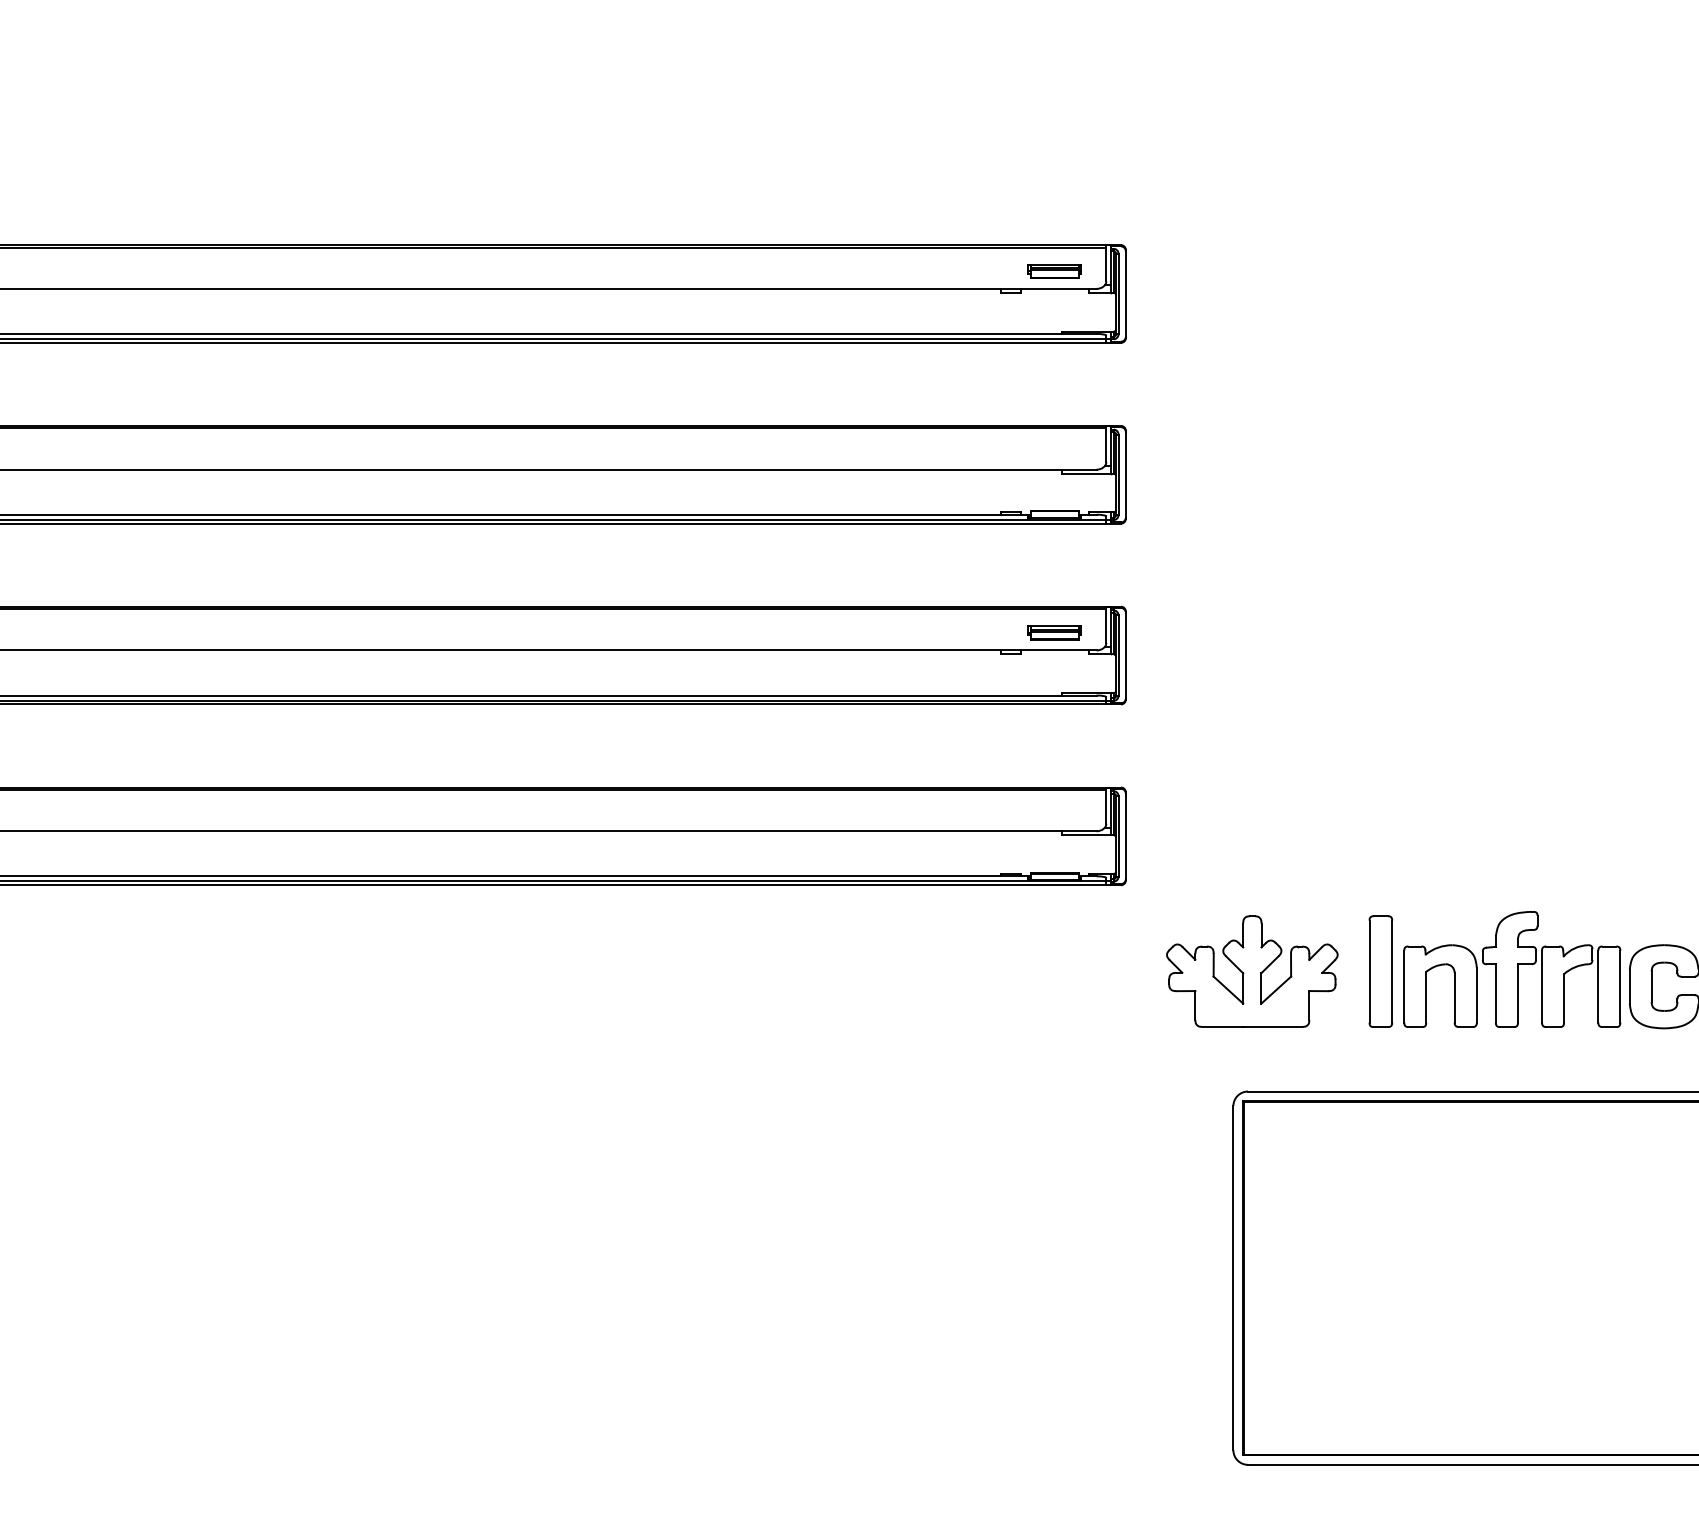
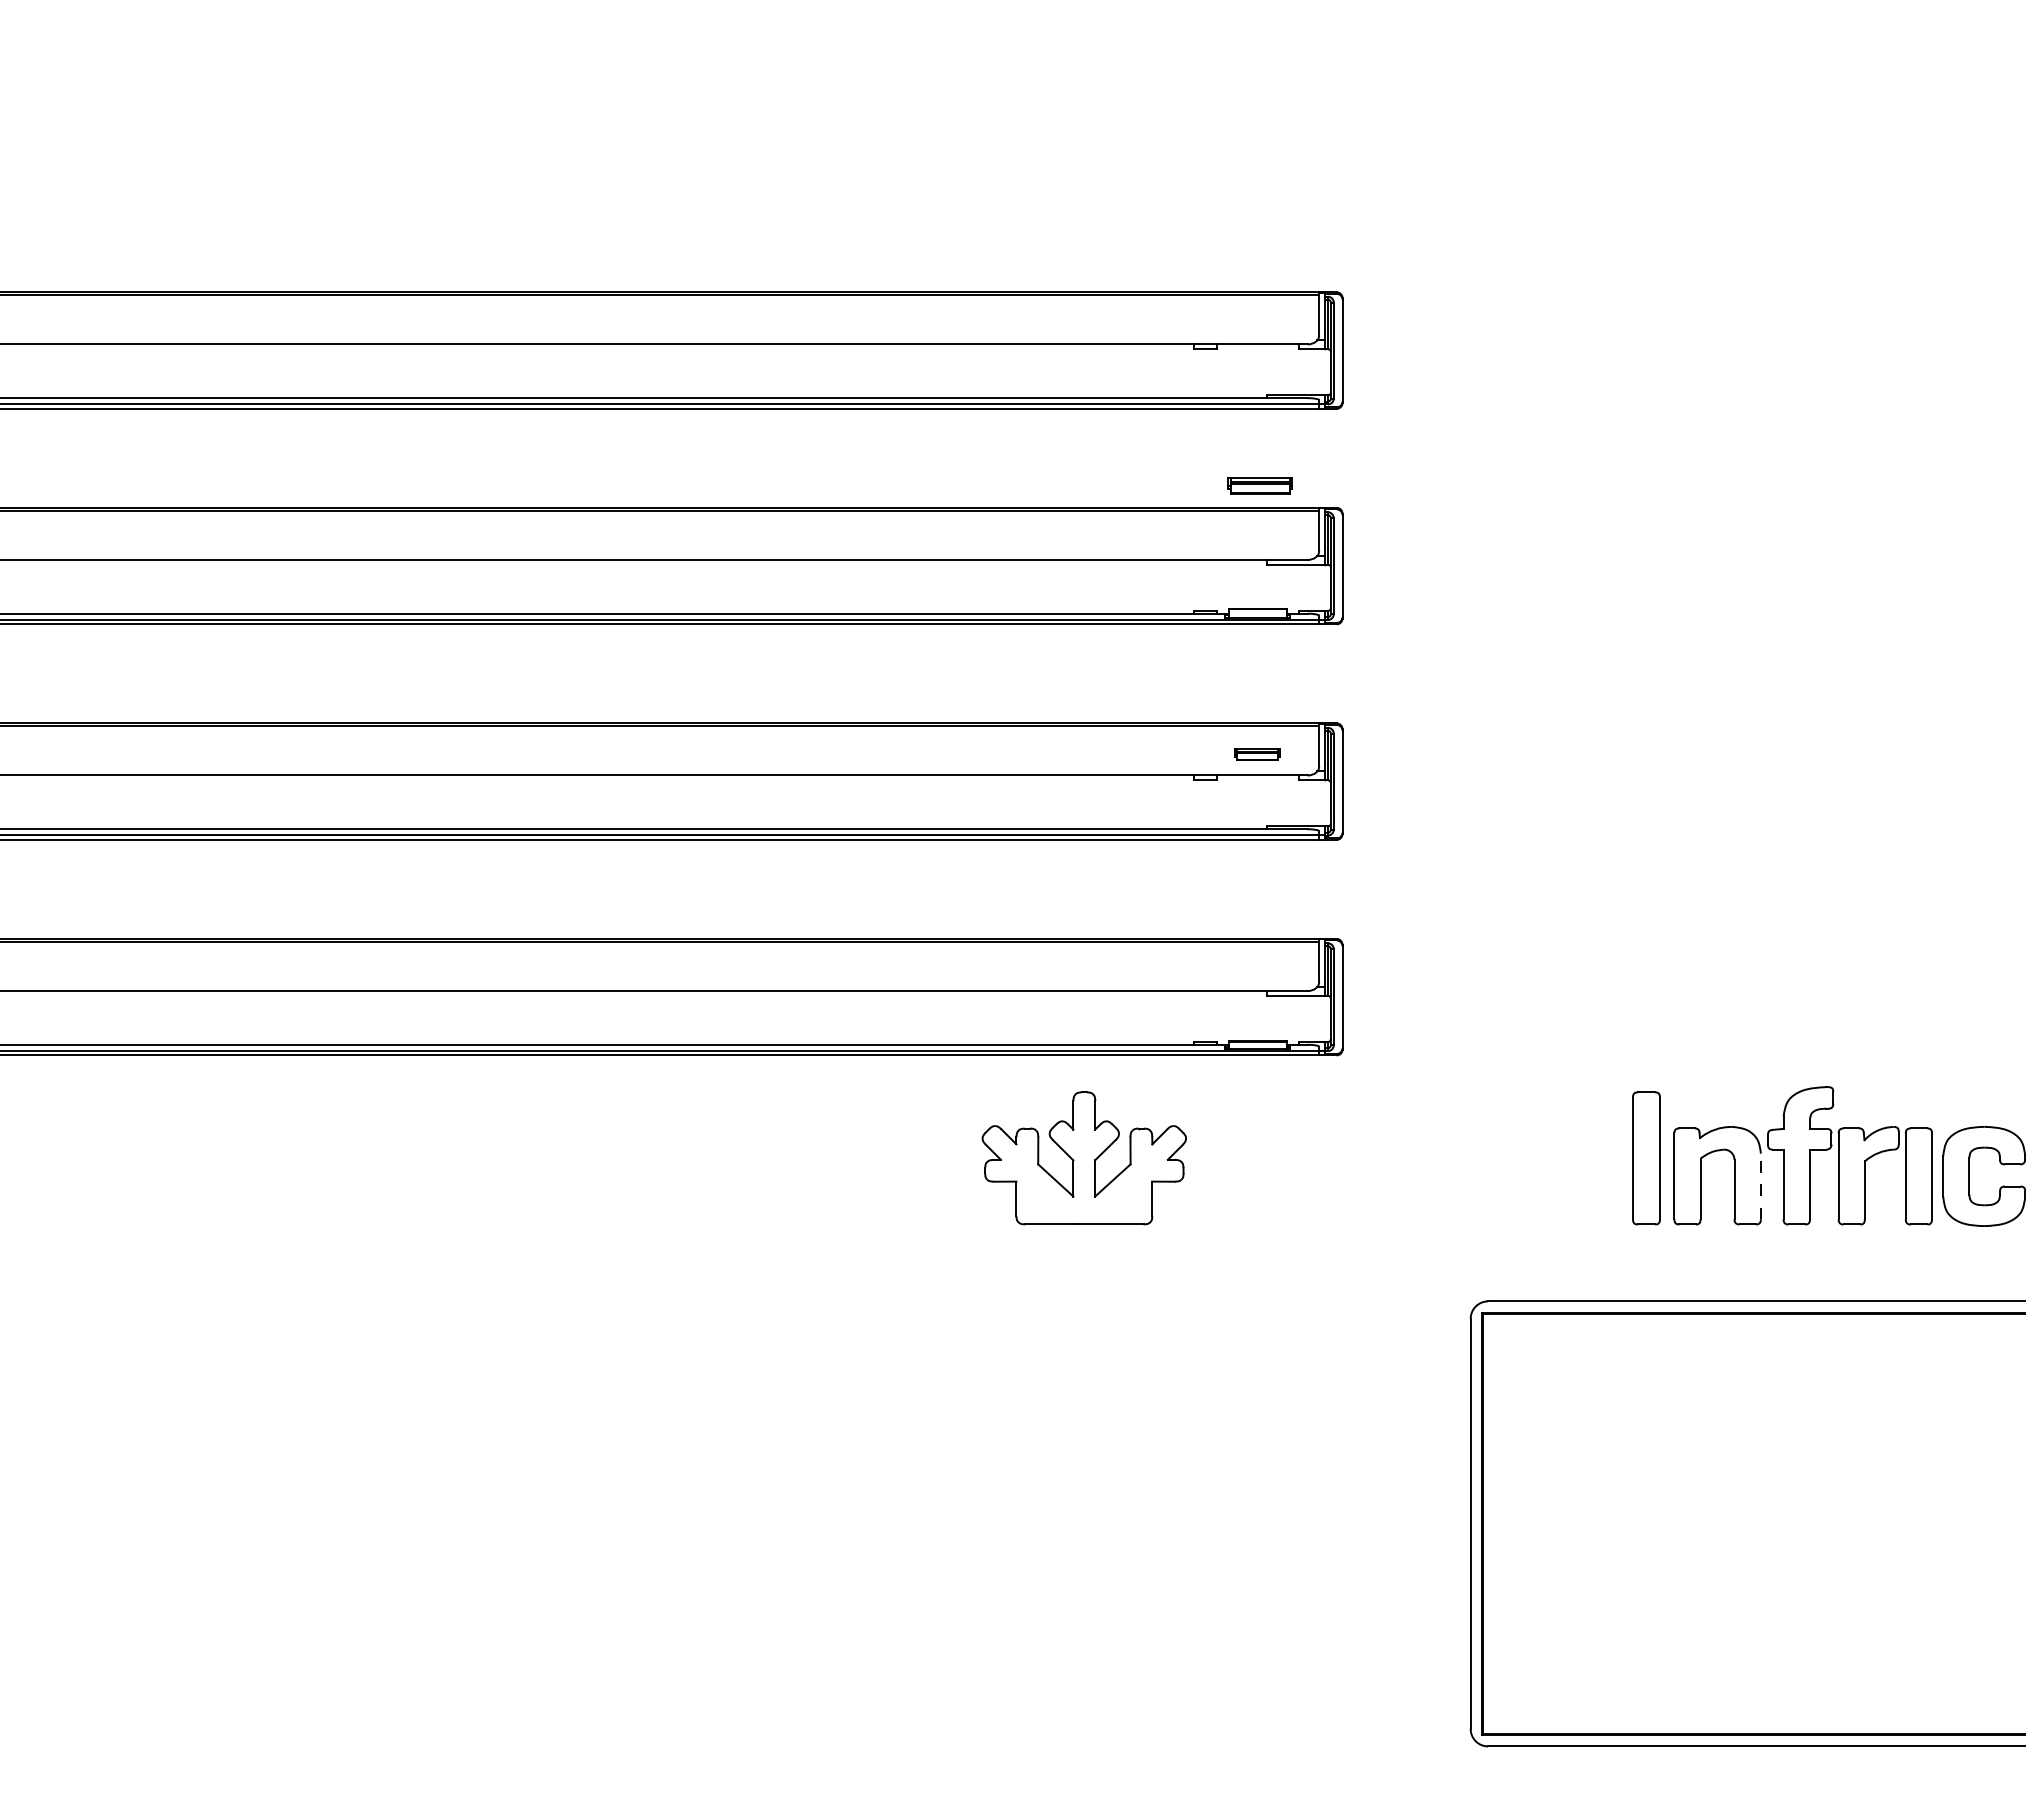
part: (1054, 271) -> (1259, 485), moved
part: (1054, 632) -> (1257, 754), size x0.7
part: (1252, 971) -> (1084, 1158), moved
line: (1476, 995) -> (1760, 1186), solid -> dashed

